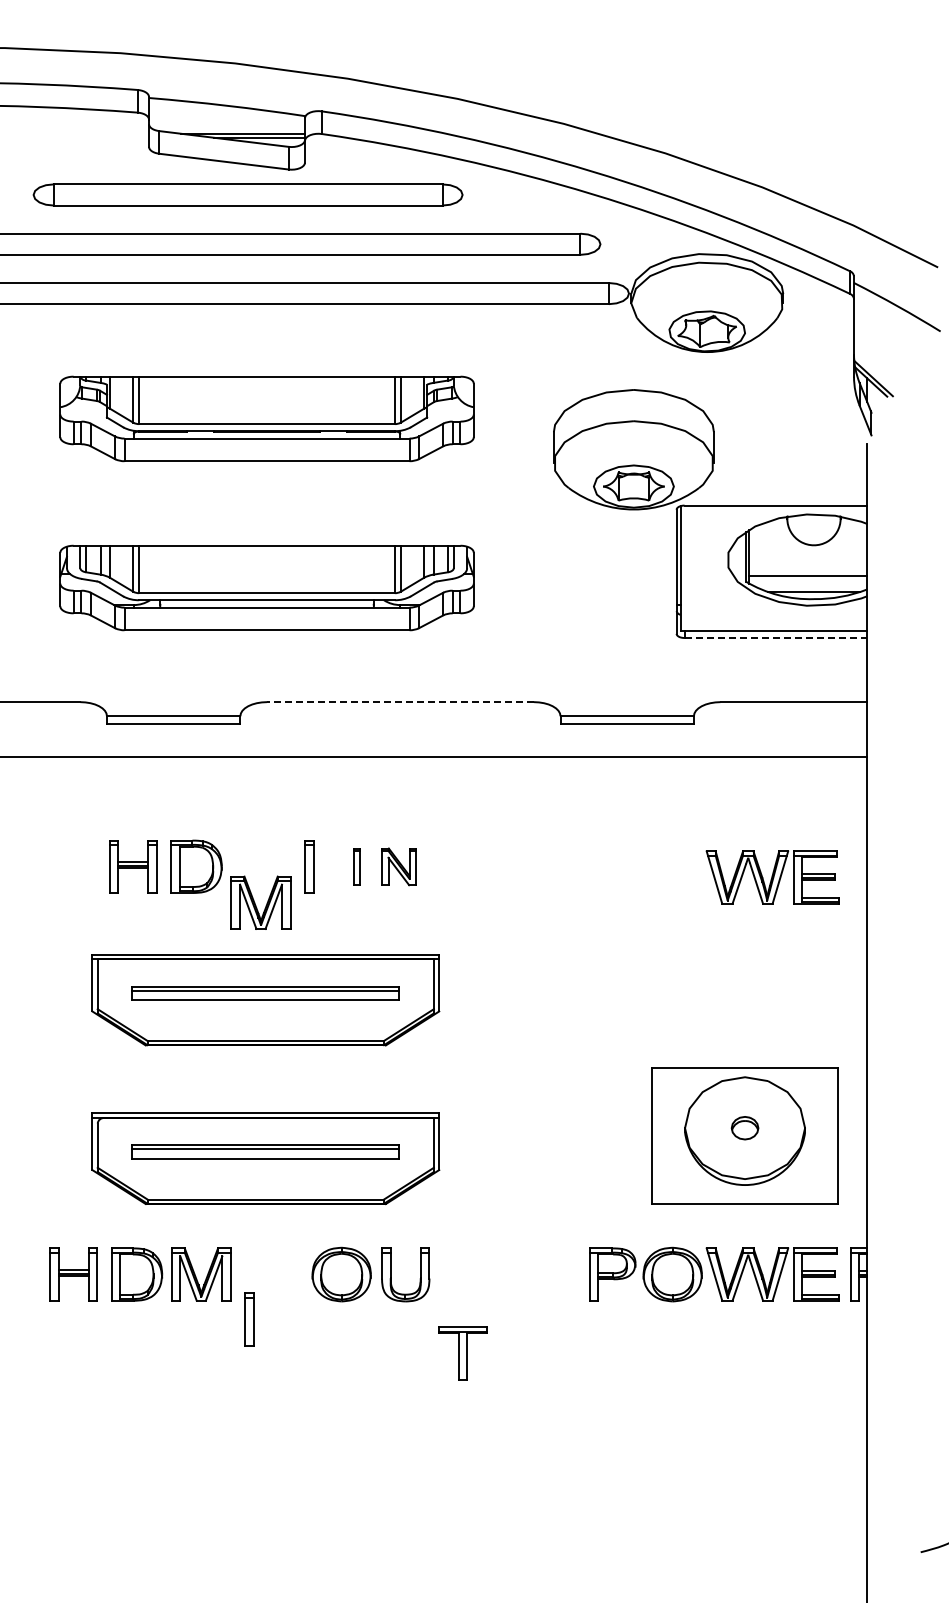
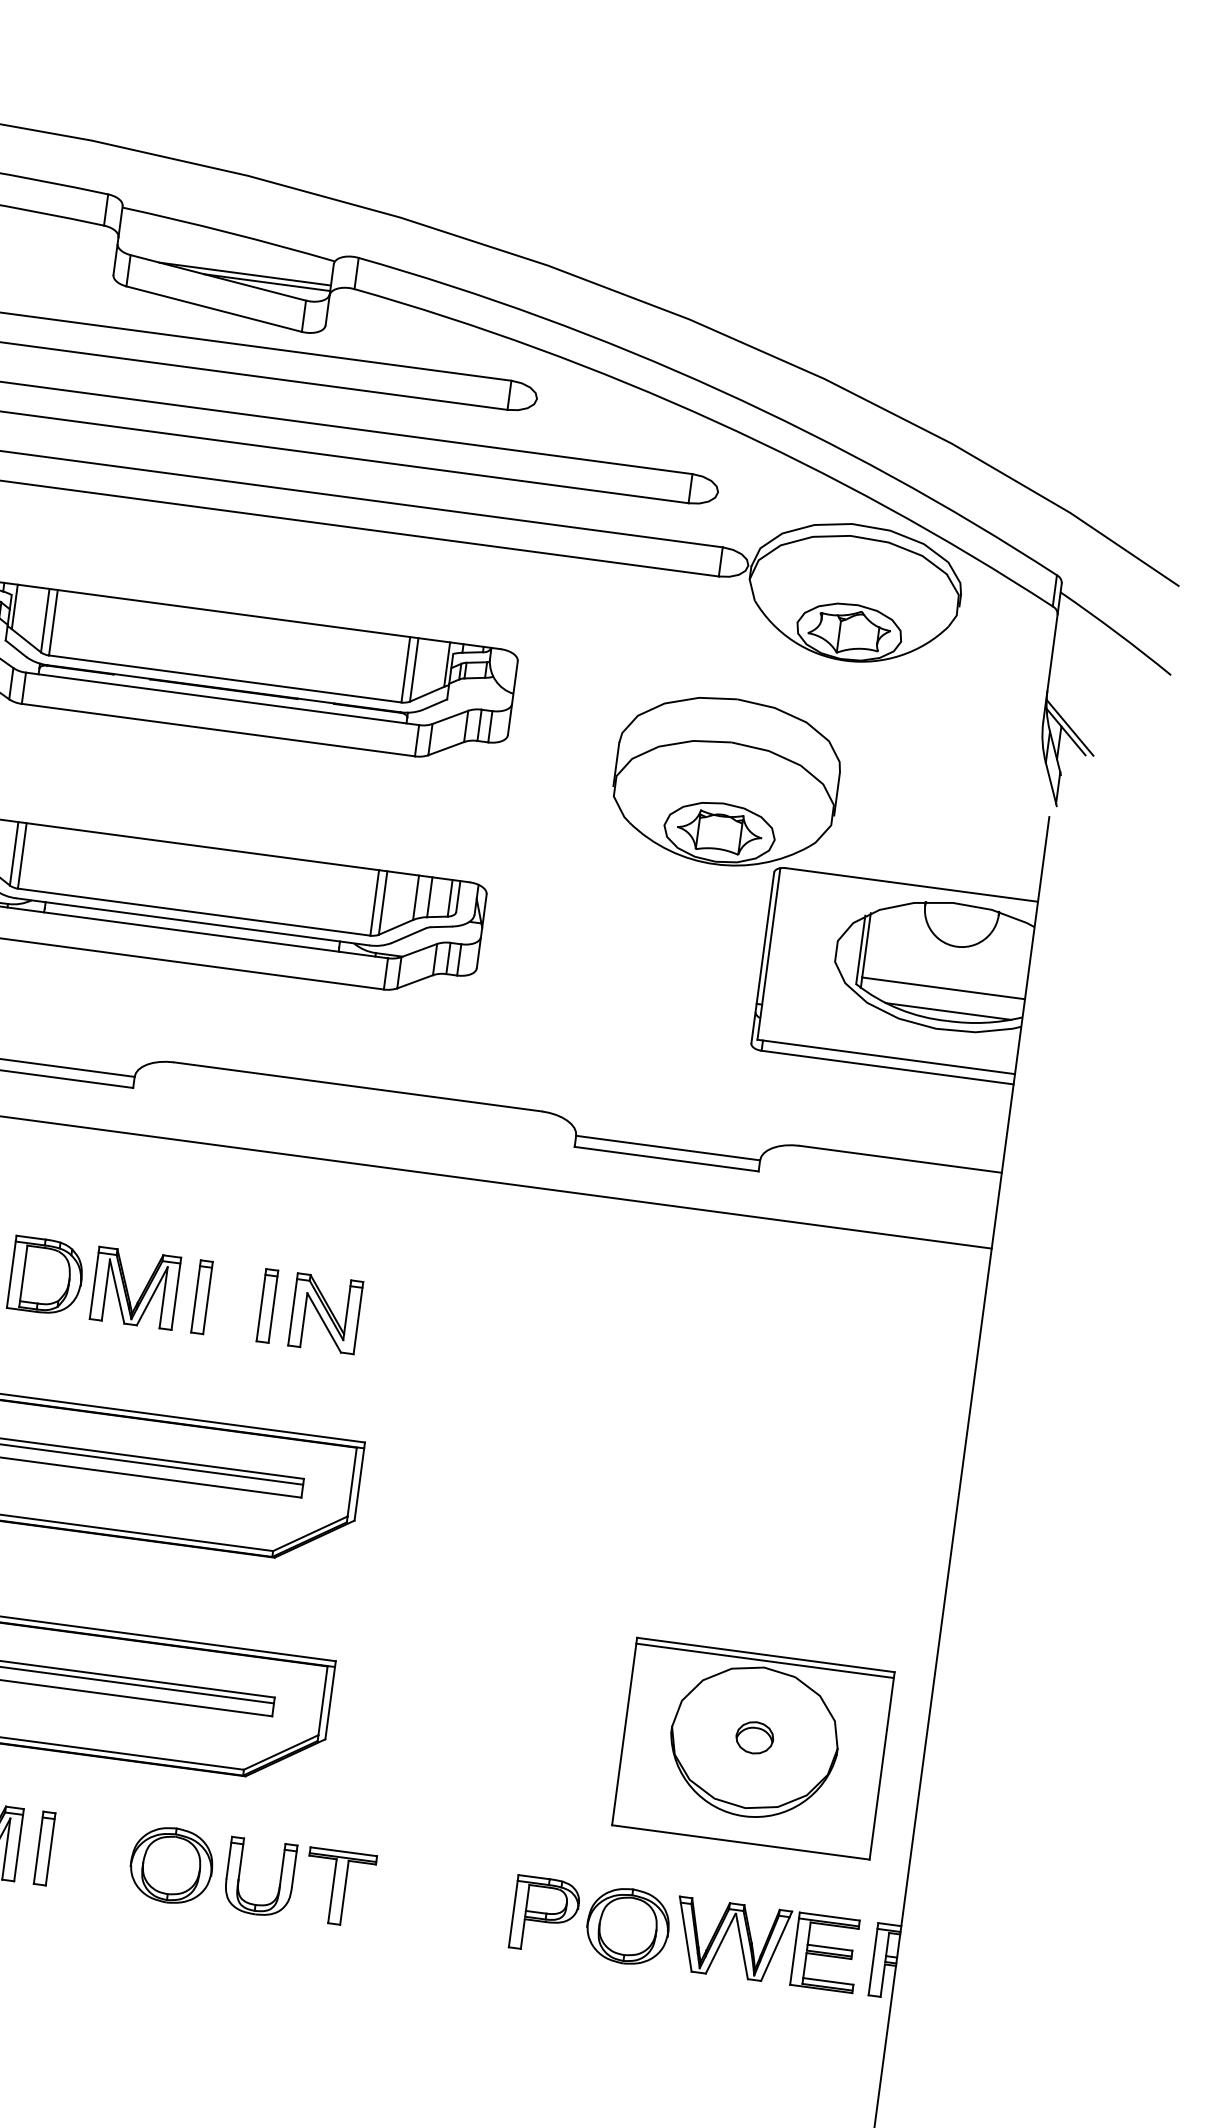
line: (776, 638) -> (888, 1068), dashed -> solid
line: (399, 702) -> (356, 1087), dashed -> solid
part: (356, 866) -> (267, 1305), size x1.43
part: (398, 866) -> (325, 1313), size x1.43
part: (772, 877) -> (838, 1397), removed
part: (260, 902) -> (134, 1287), moved
line: (744, 1072) -> (764, 1660), added
part: (249, 1319) -> (44, 1848), moved
part: (462, 1353) -> (338, 1887), moved

